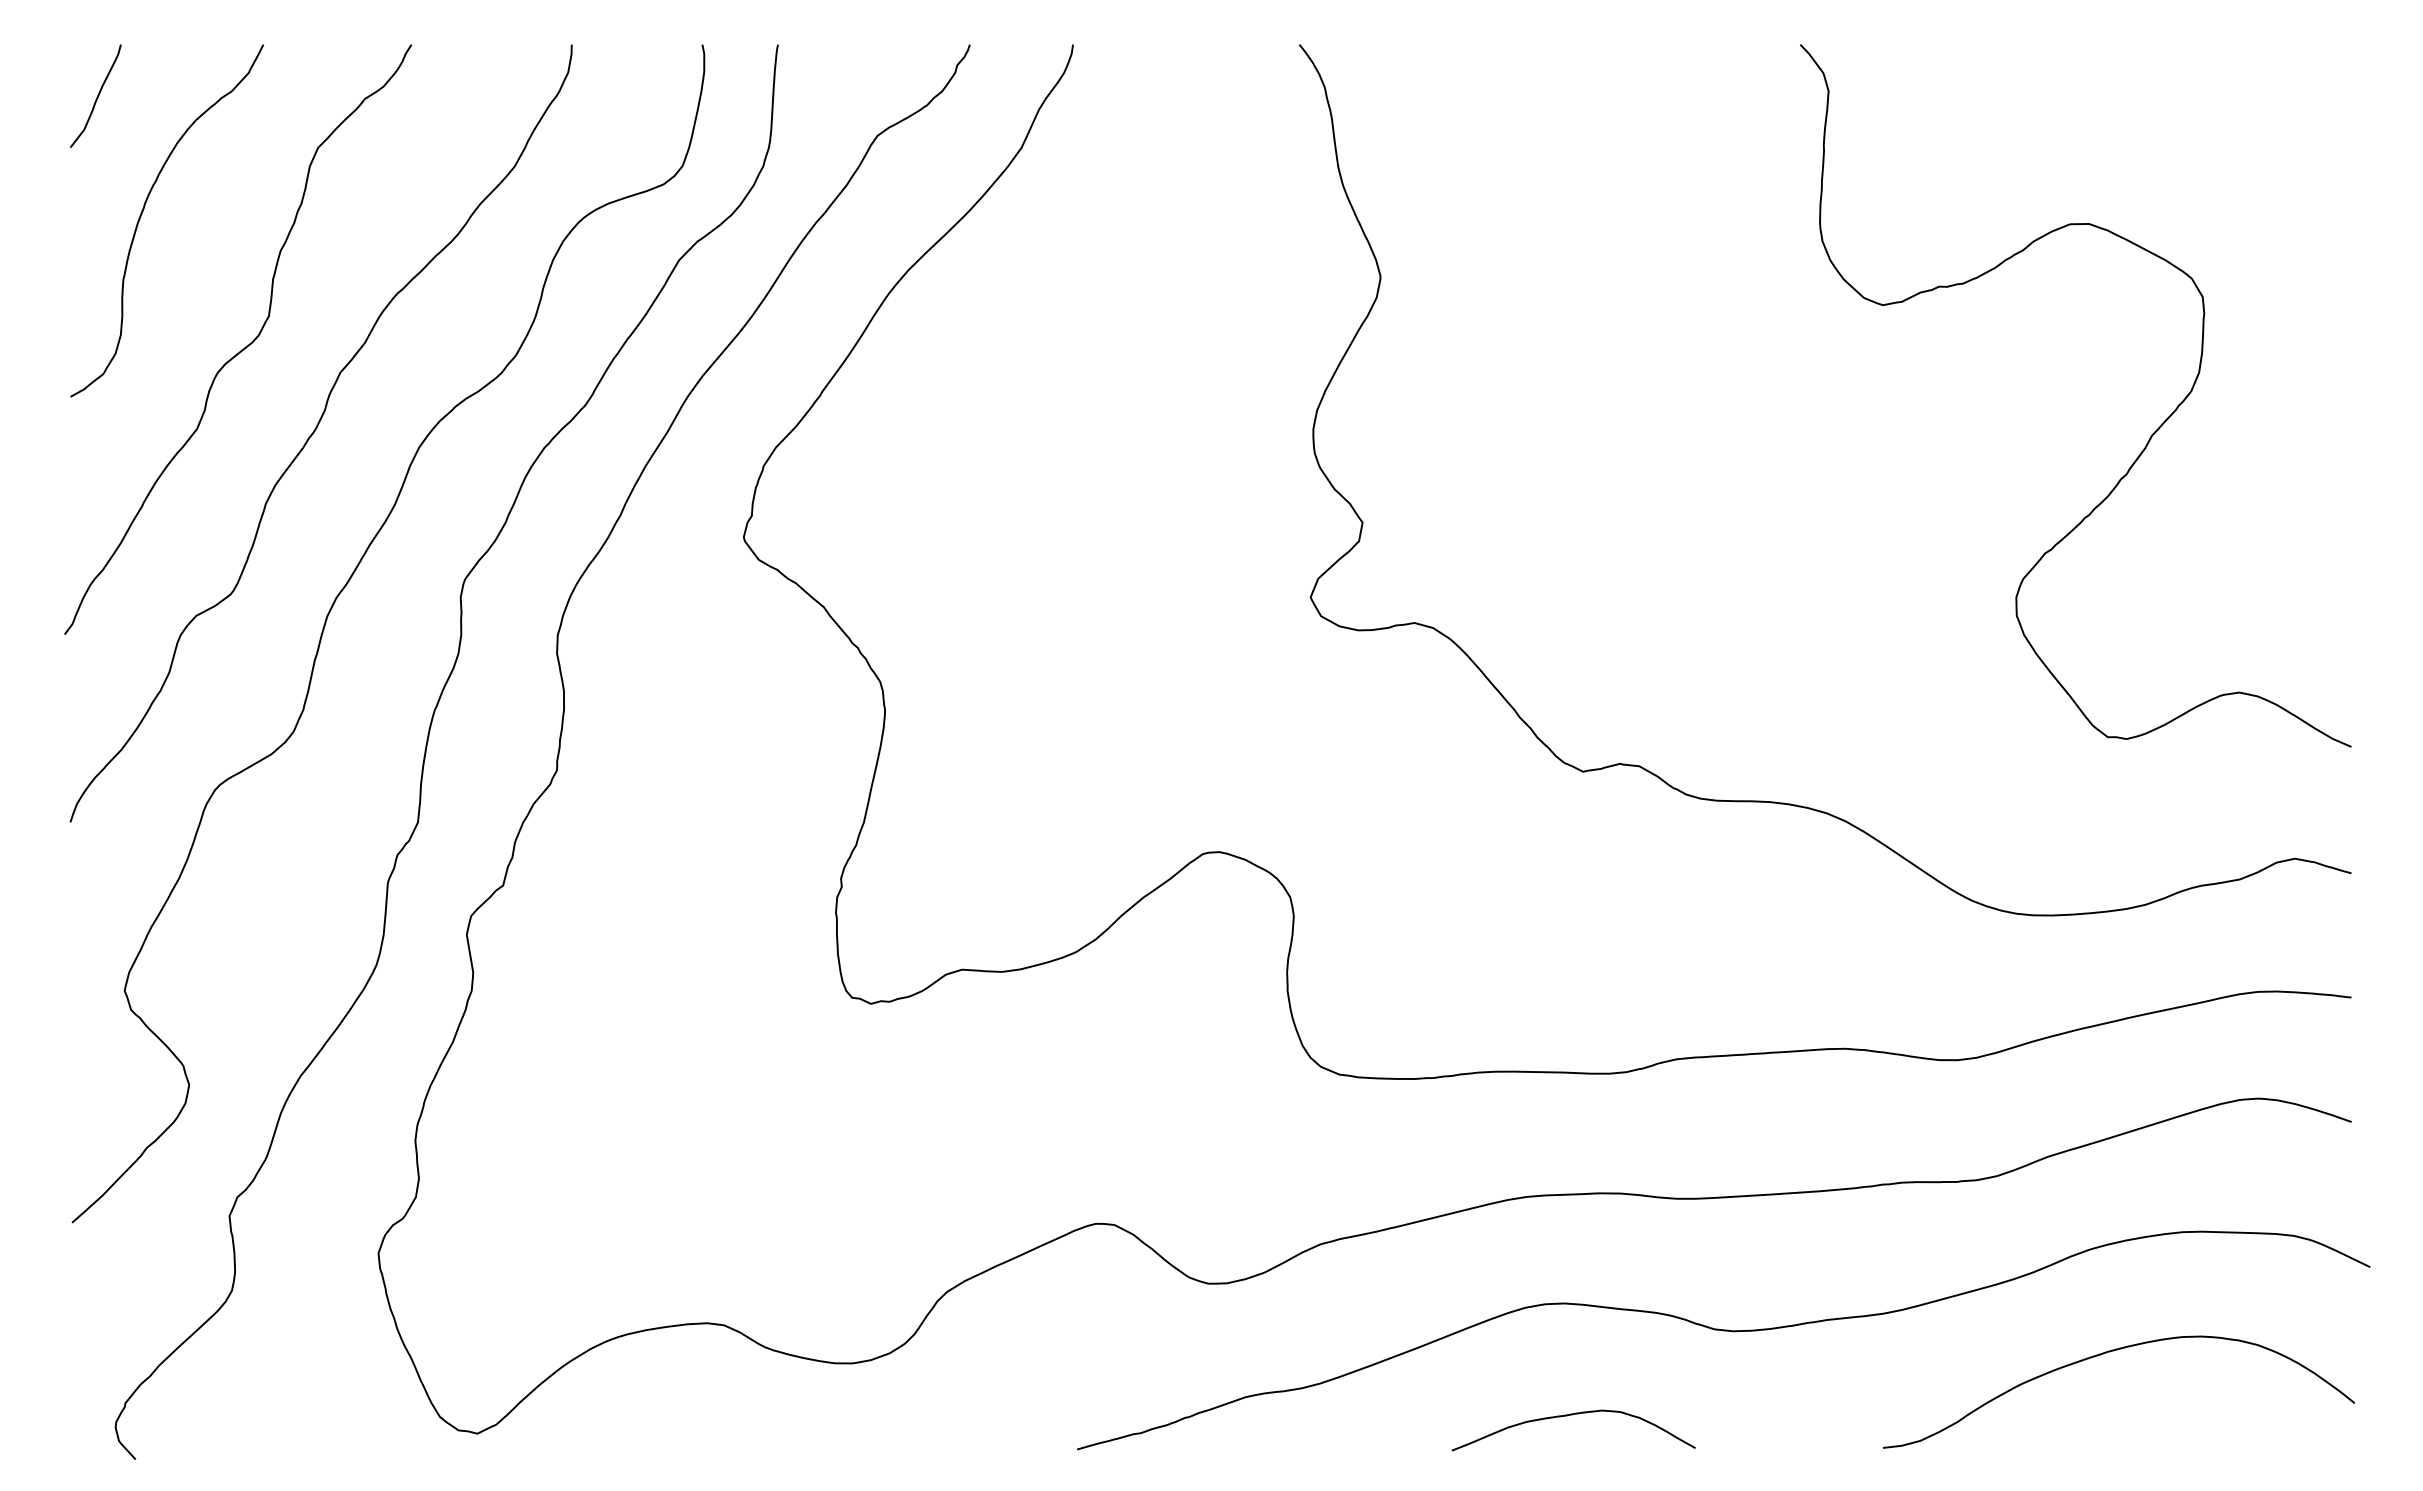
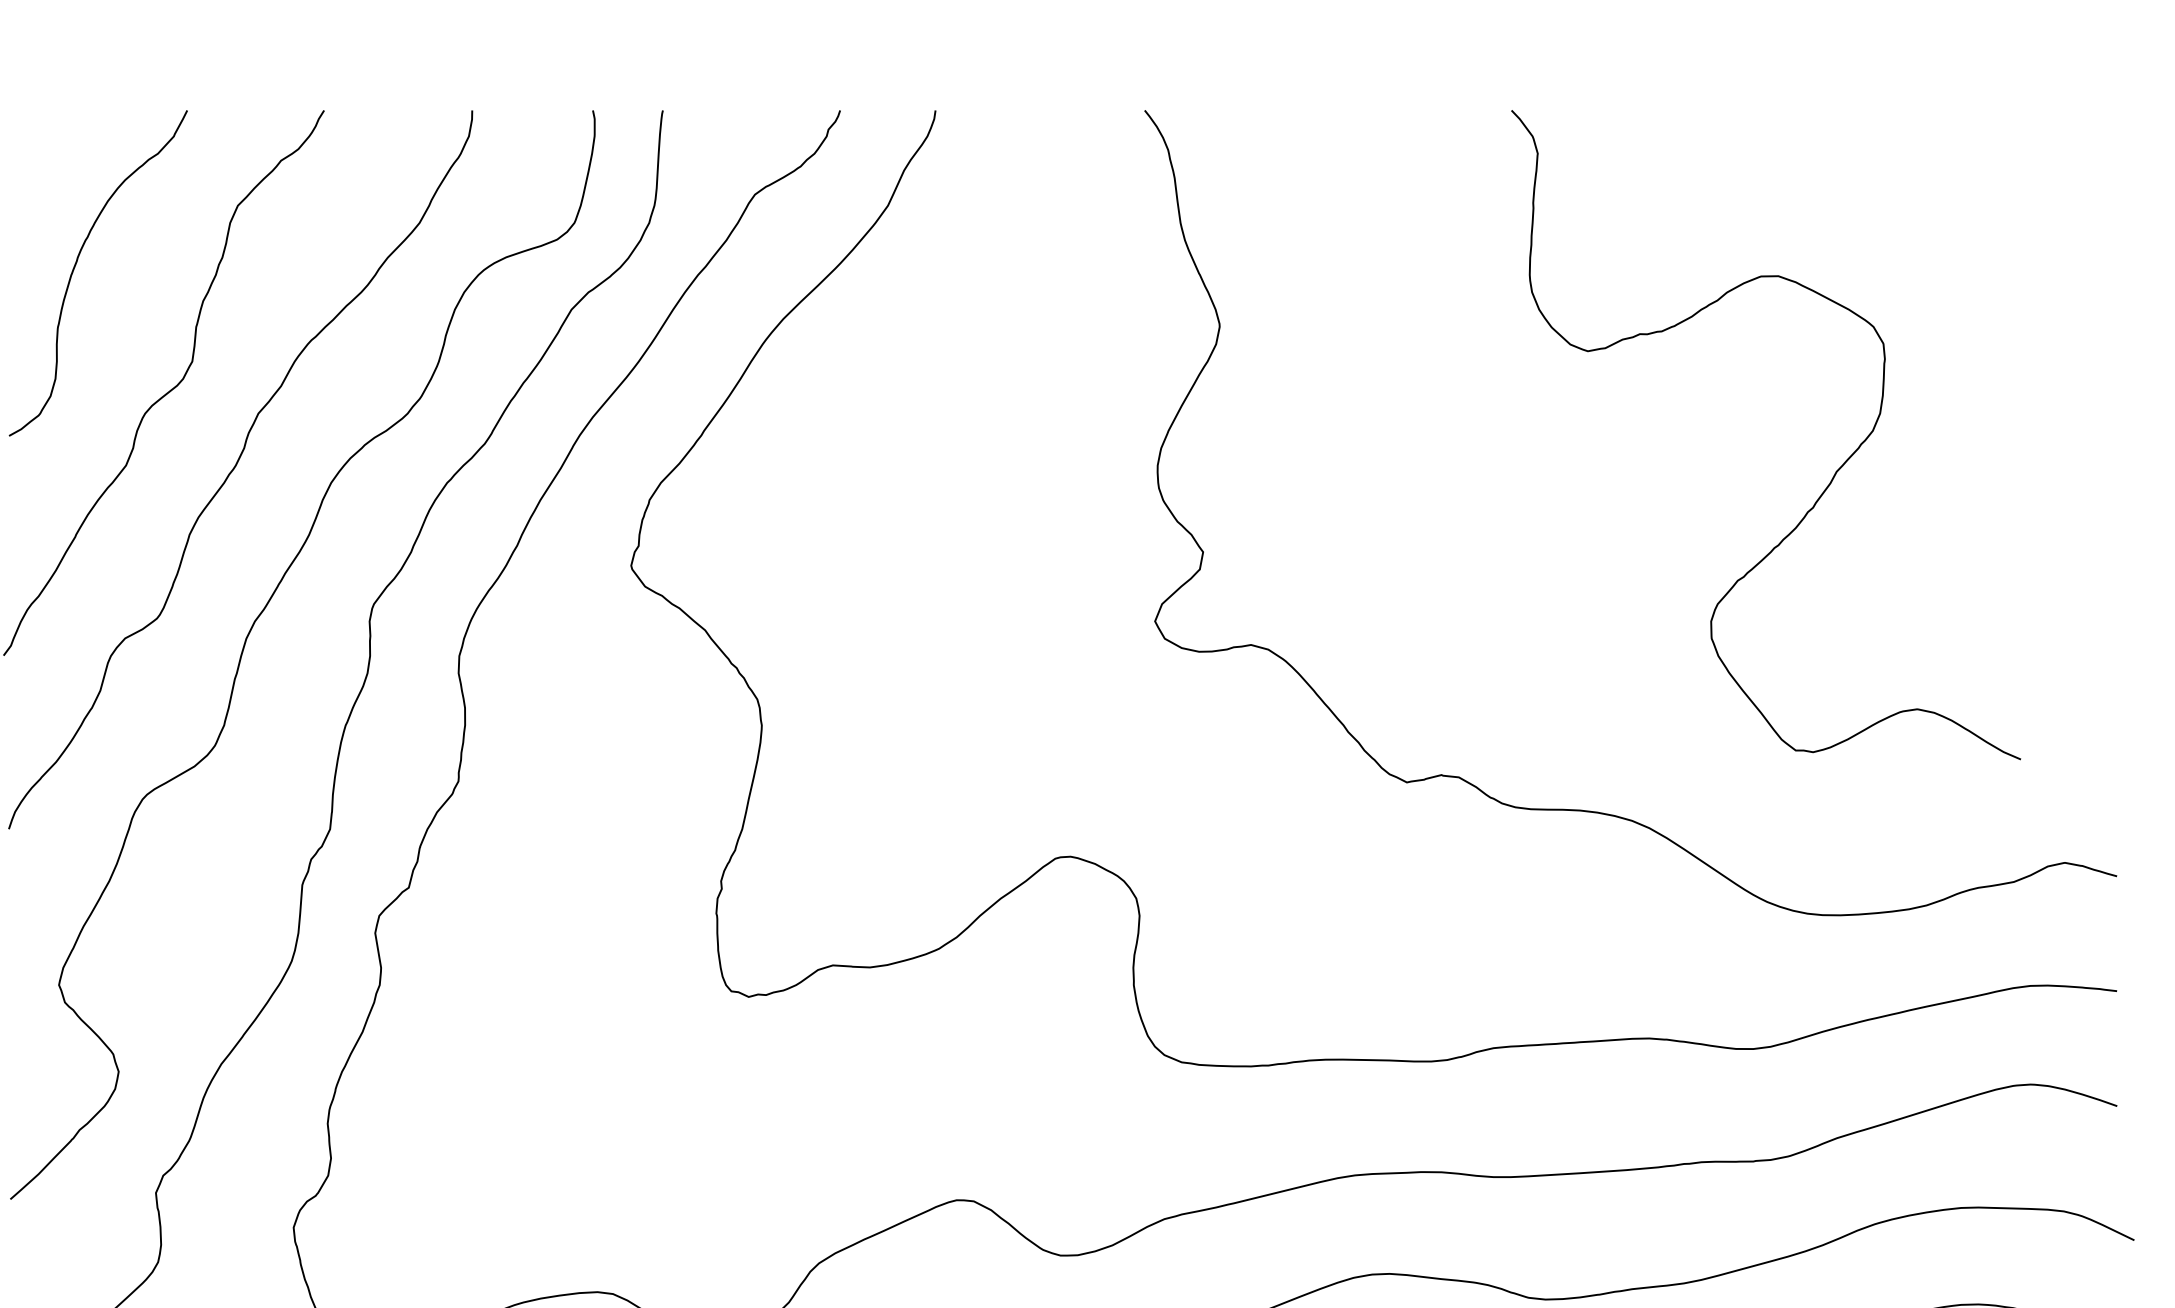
curve: (97, 95) -> (33, 157), removed
curve: (2148, 439) -> (1833, 475), moved

